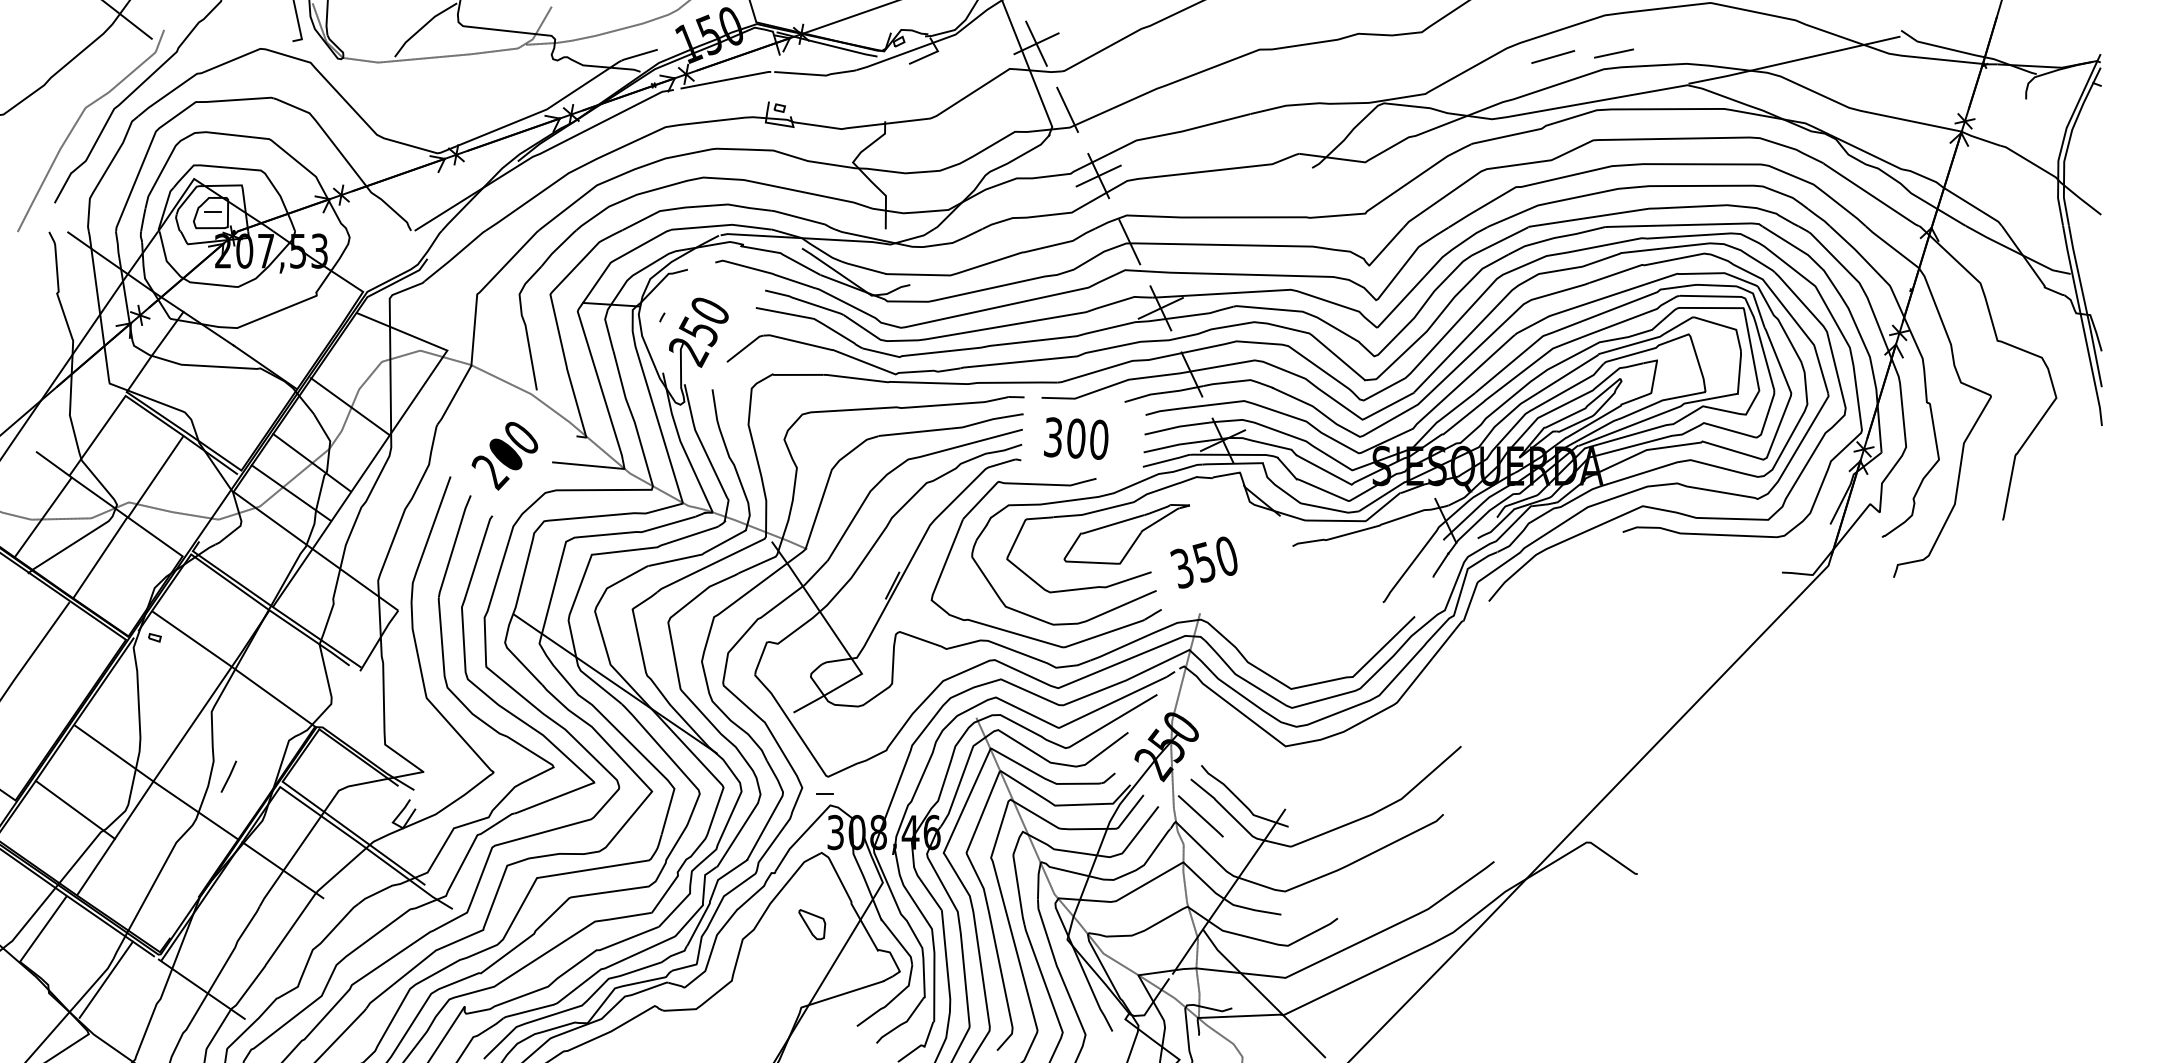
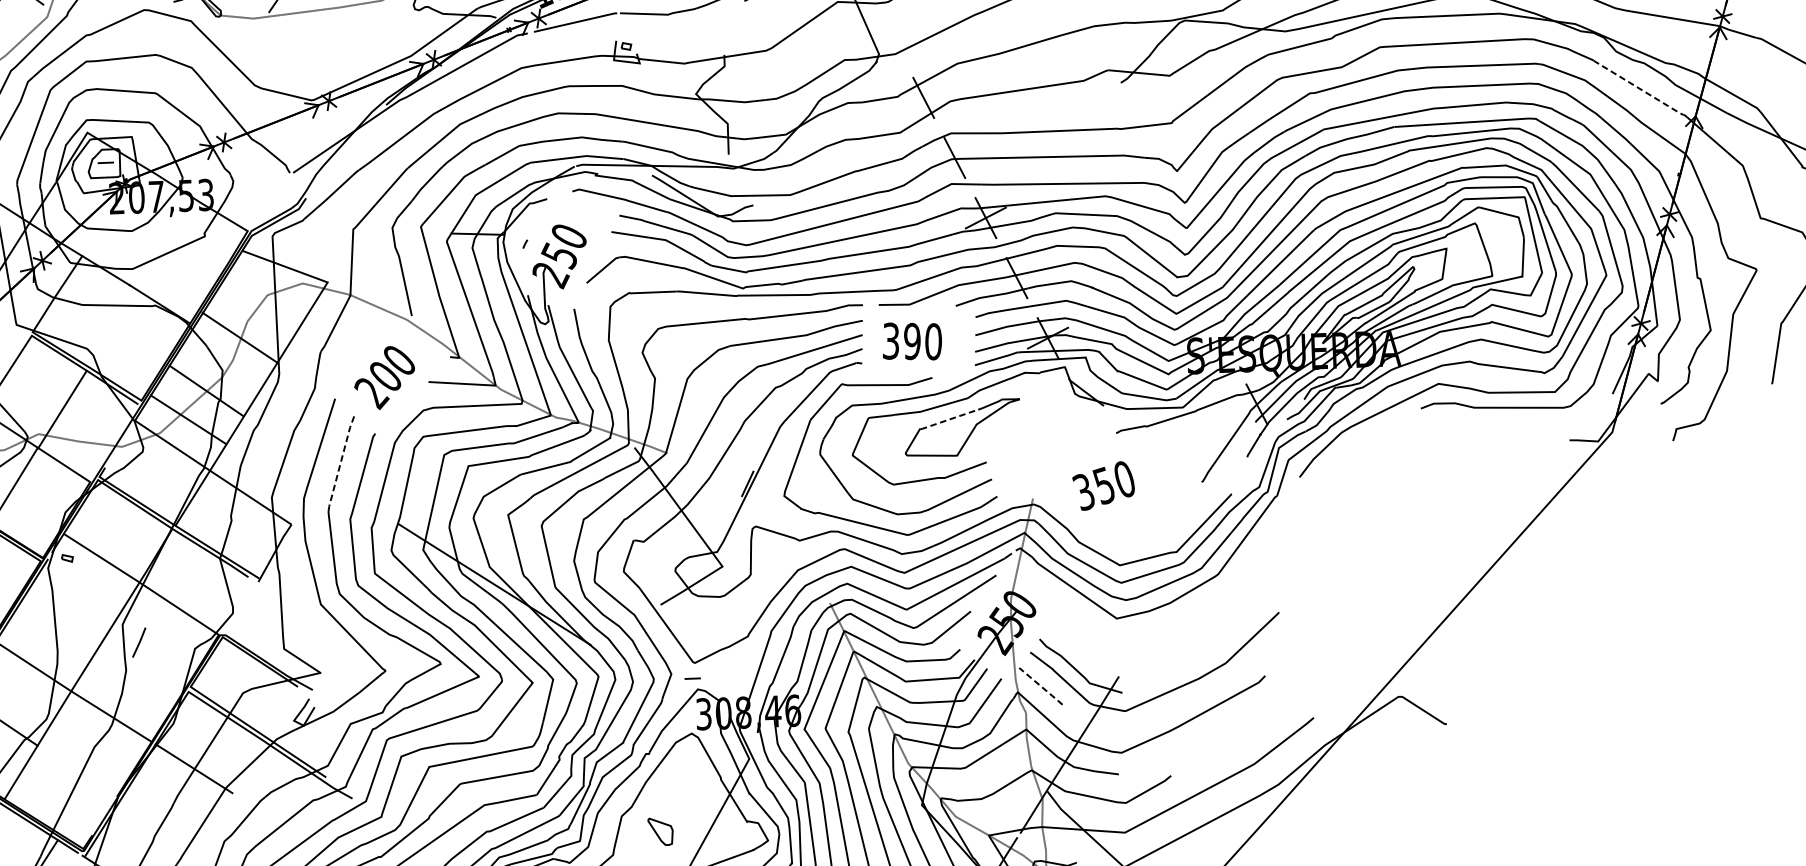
line: (1067, 109) -> (892, 37), removed
line: (1098, 175) -> (923, 97), removed
line: (1871, 195) -> (1638, 88), solid -> dashed
text: (1076, 438) -> (912, 341), 300 -> 390
line: (1113, 524) -> (949, 419), solid -> dashed
line: (453, 546) -> (340, 463), solid -> dashed
text: (1203, 562) -> (1103, 485), moved
line: (228, 776) -> (138, 642), moved
line: (1201, 816) -> (1041, 686), solid -> dashed
curve: (808, 925) -> (657, 832), moved

